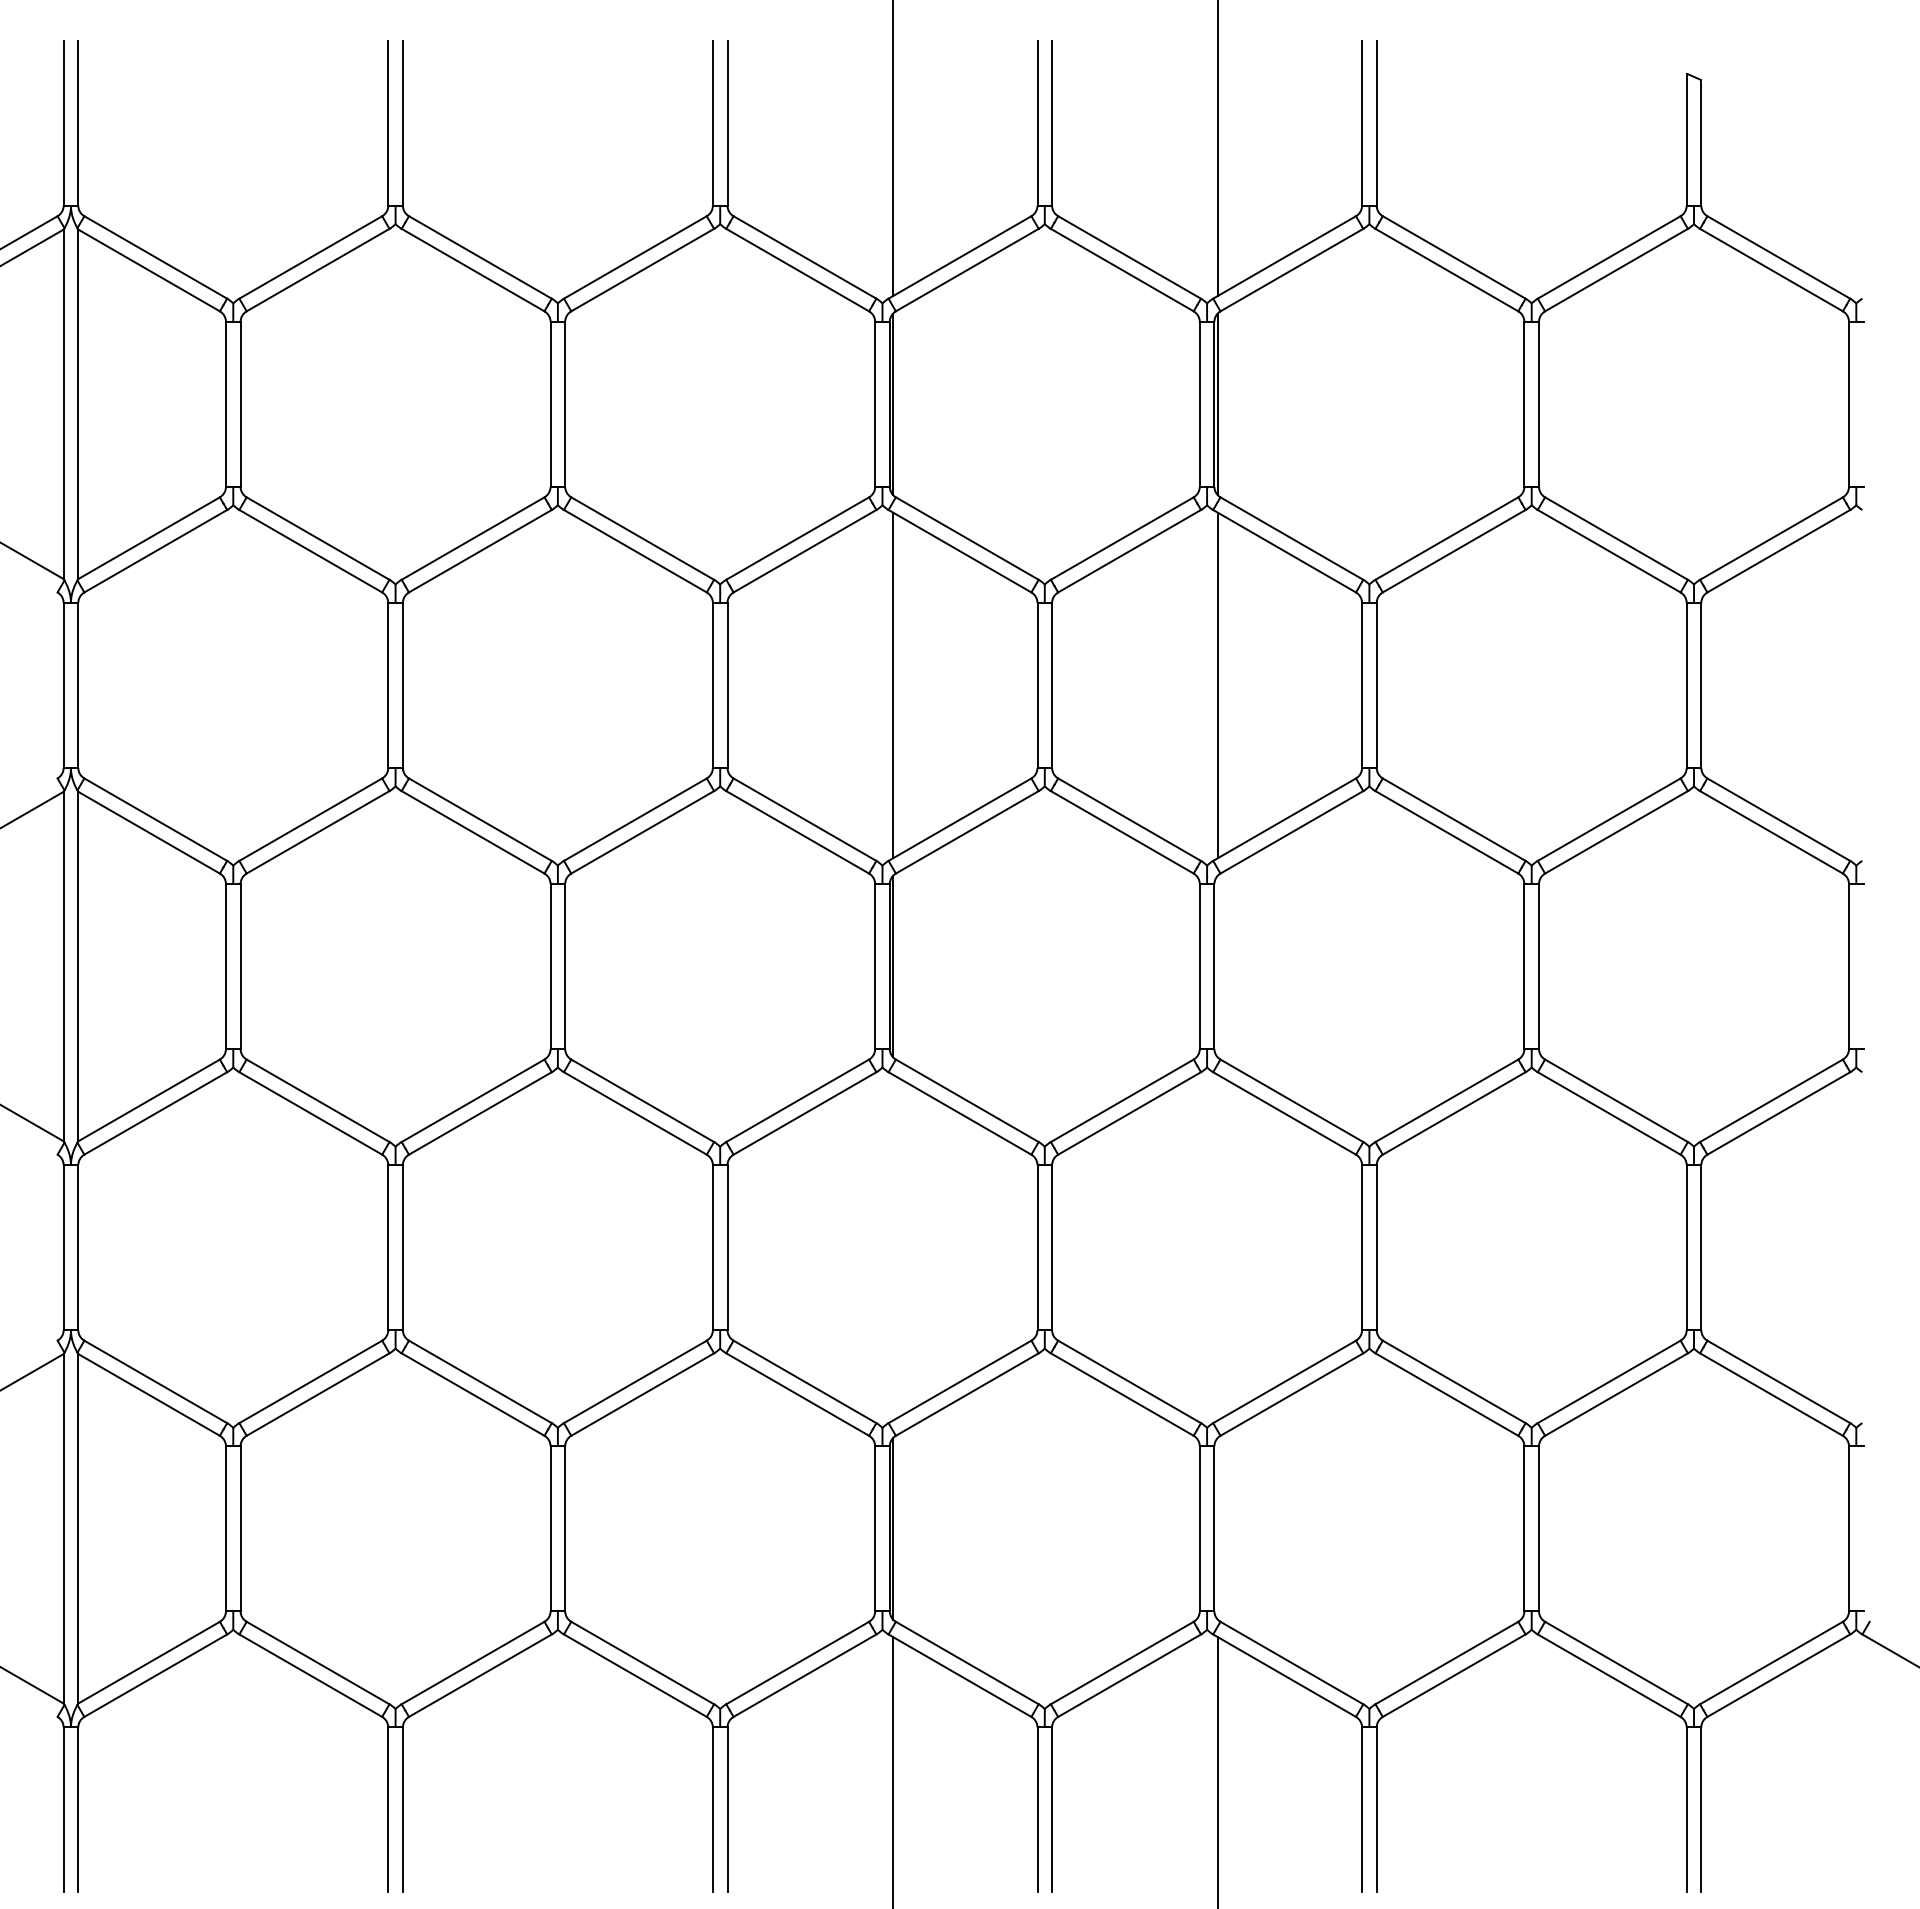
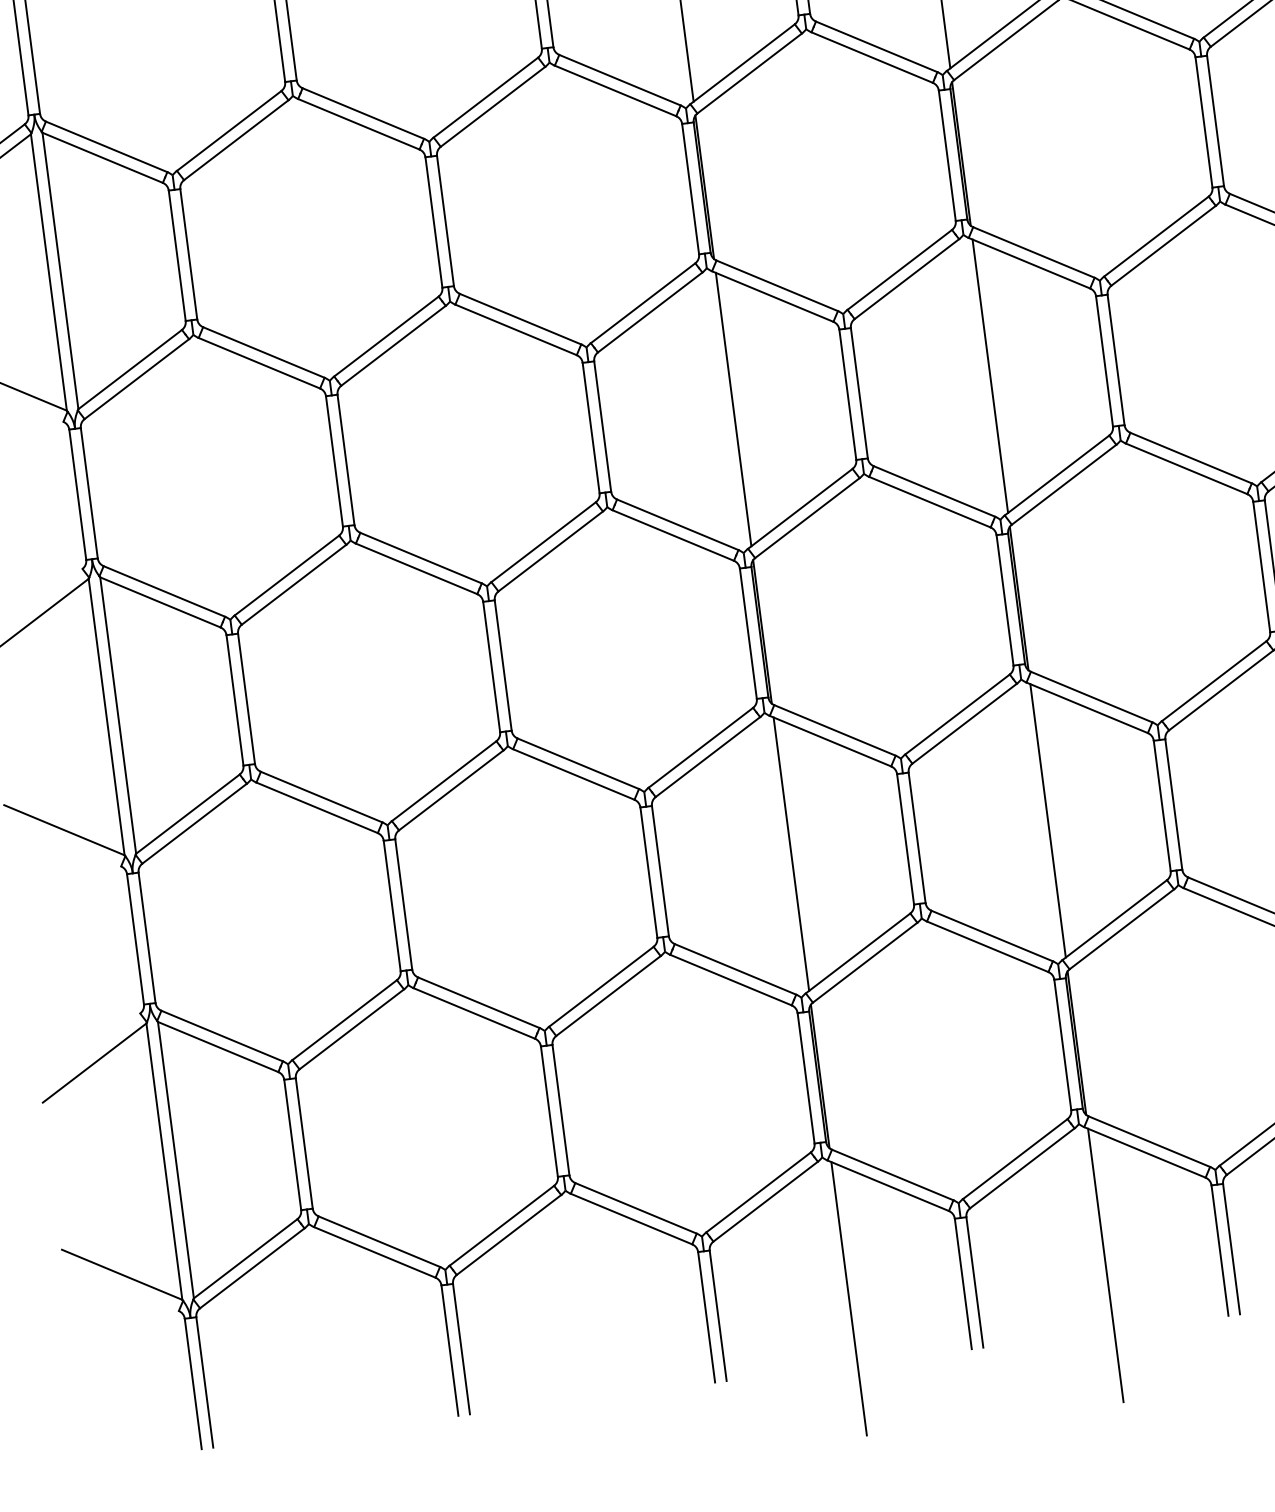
line: (1217, 966) -> (1019, 598), added
line: (893, 1247) -> (791, 853), added
line: (1217, 1247) -> (1047, 820), added
line: (1217, 1528) -> (1076, 1042), added

